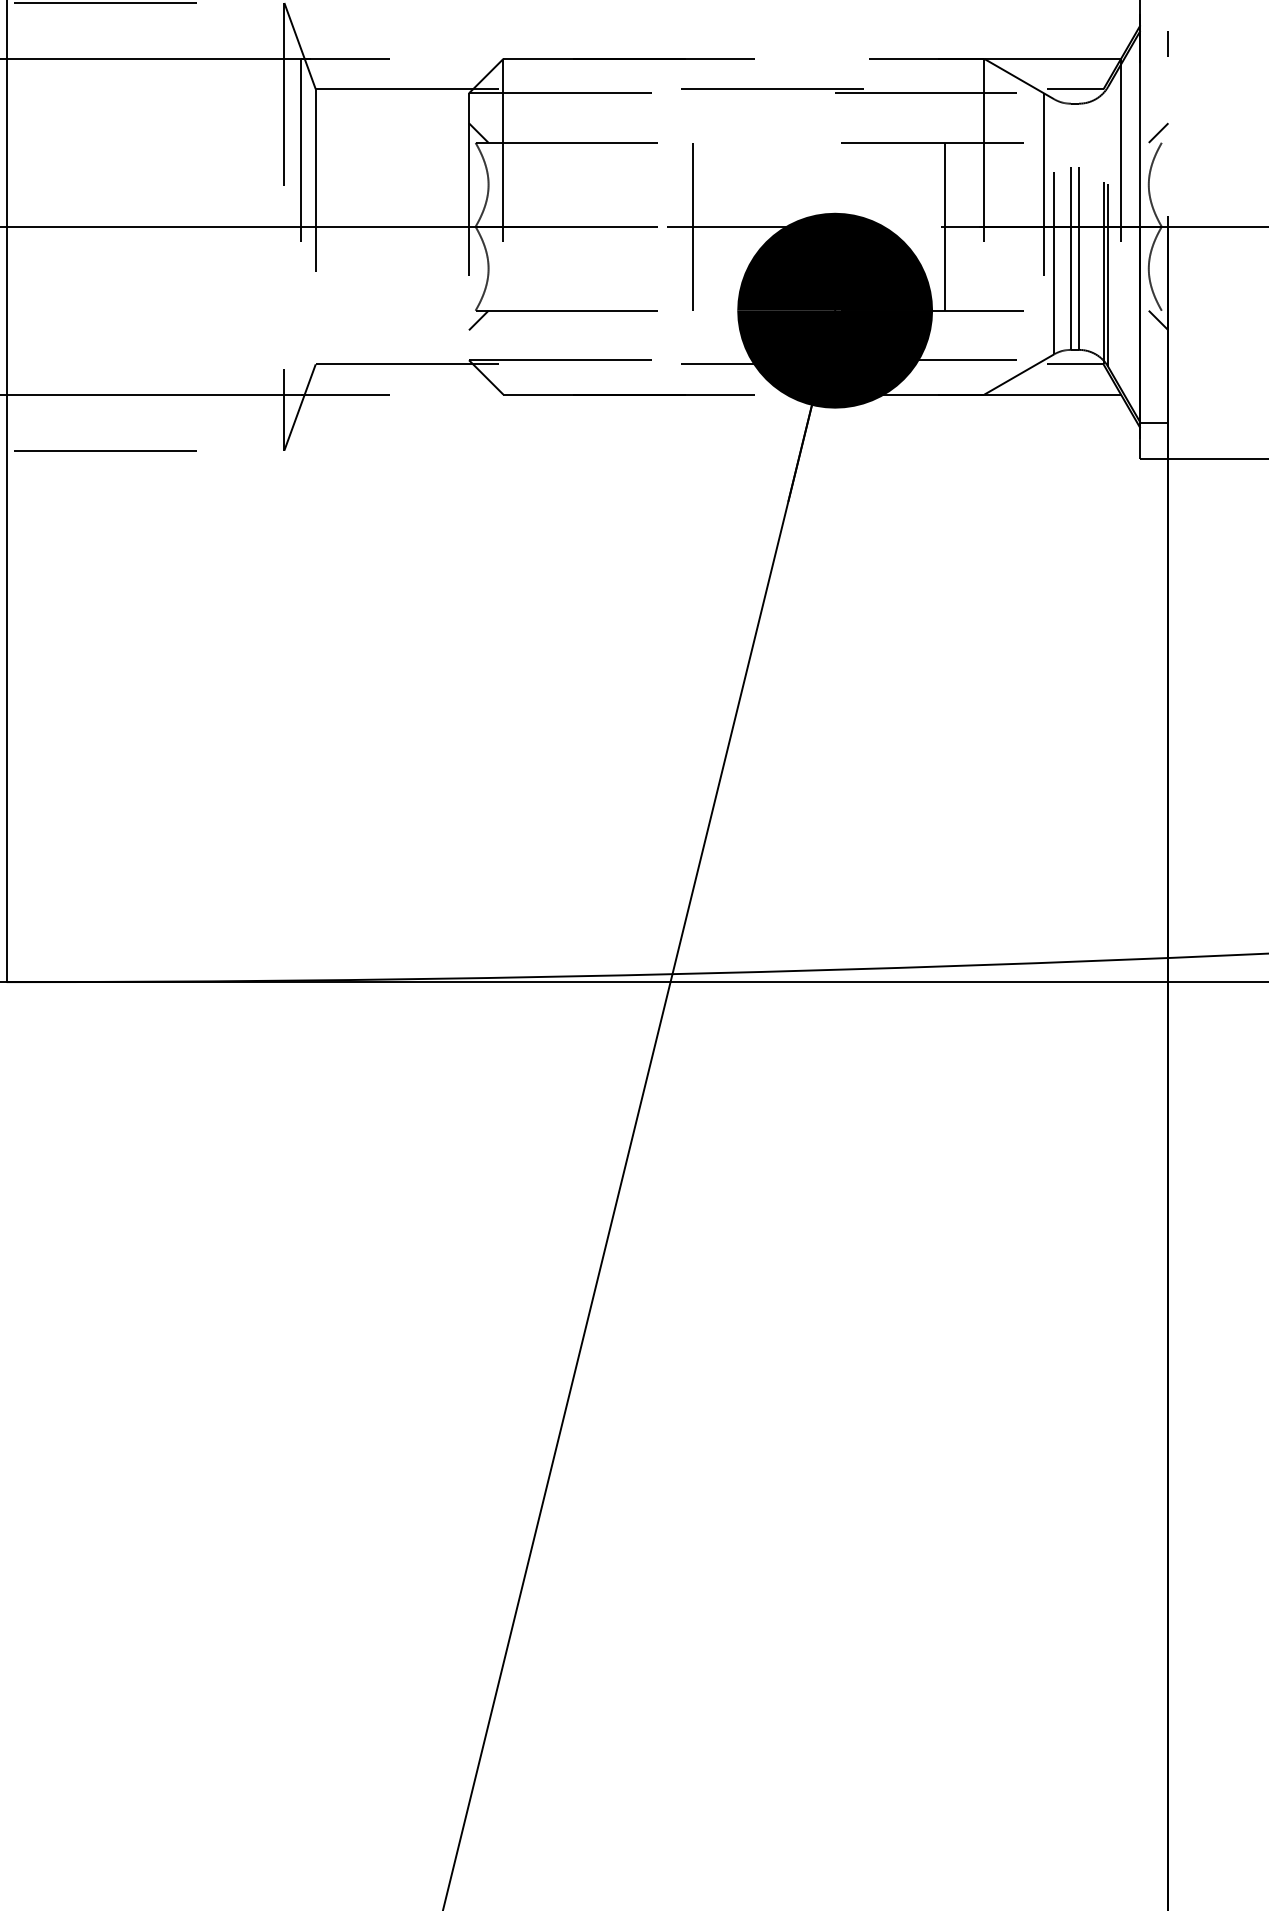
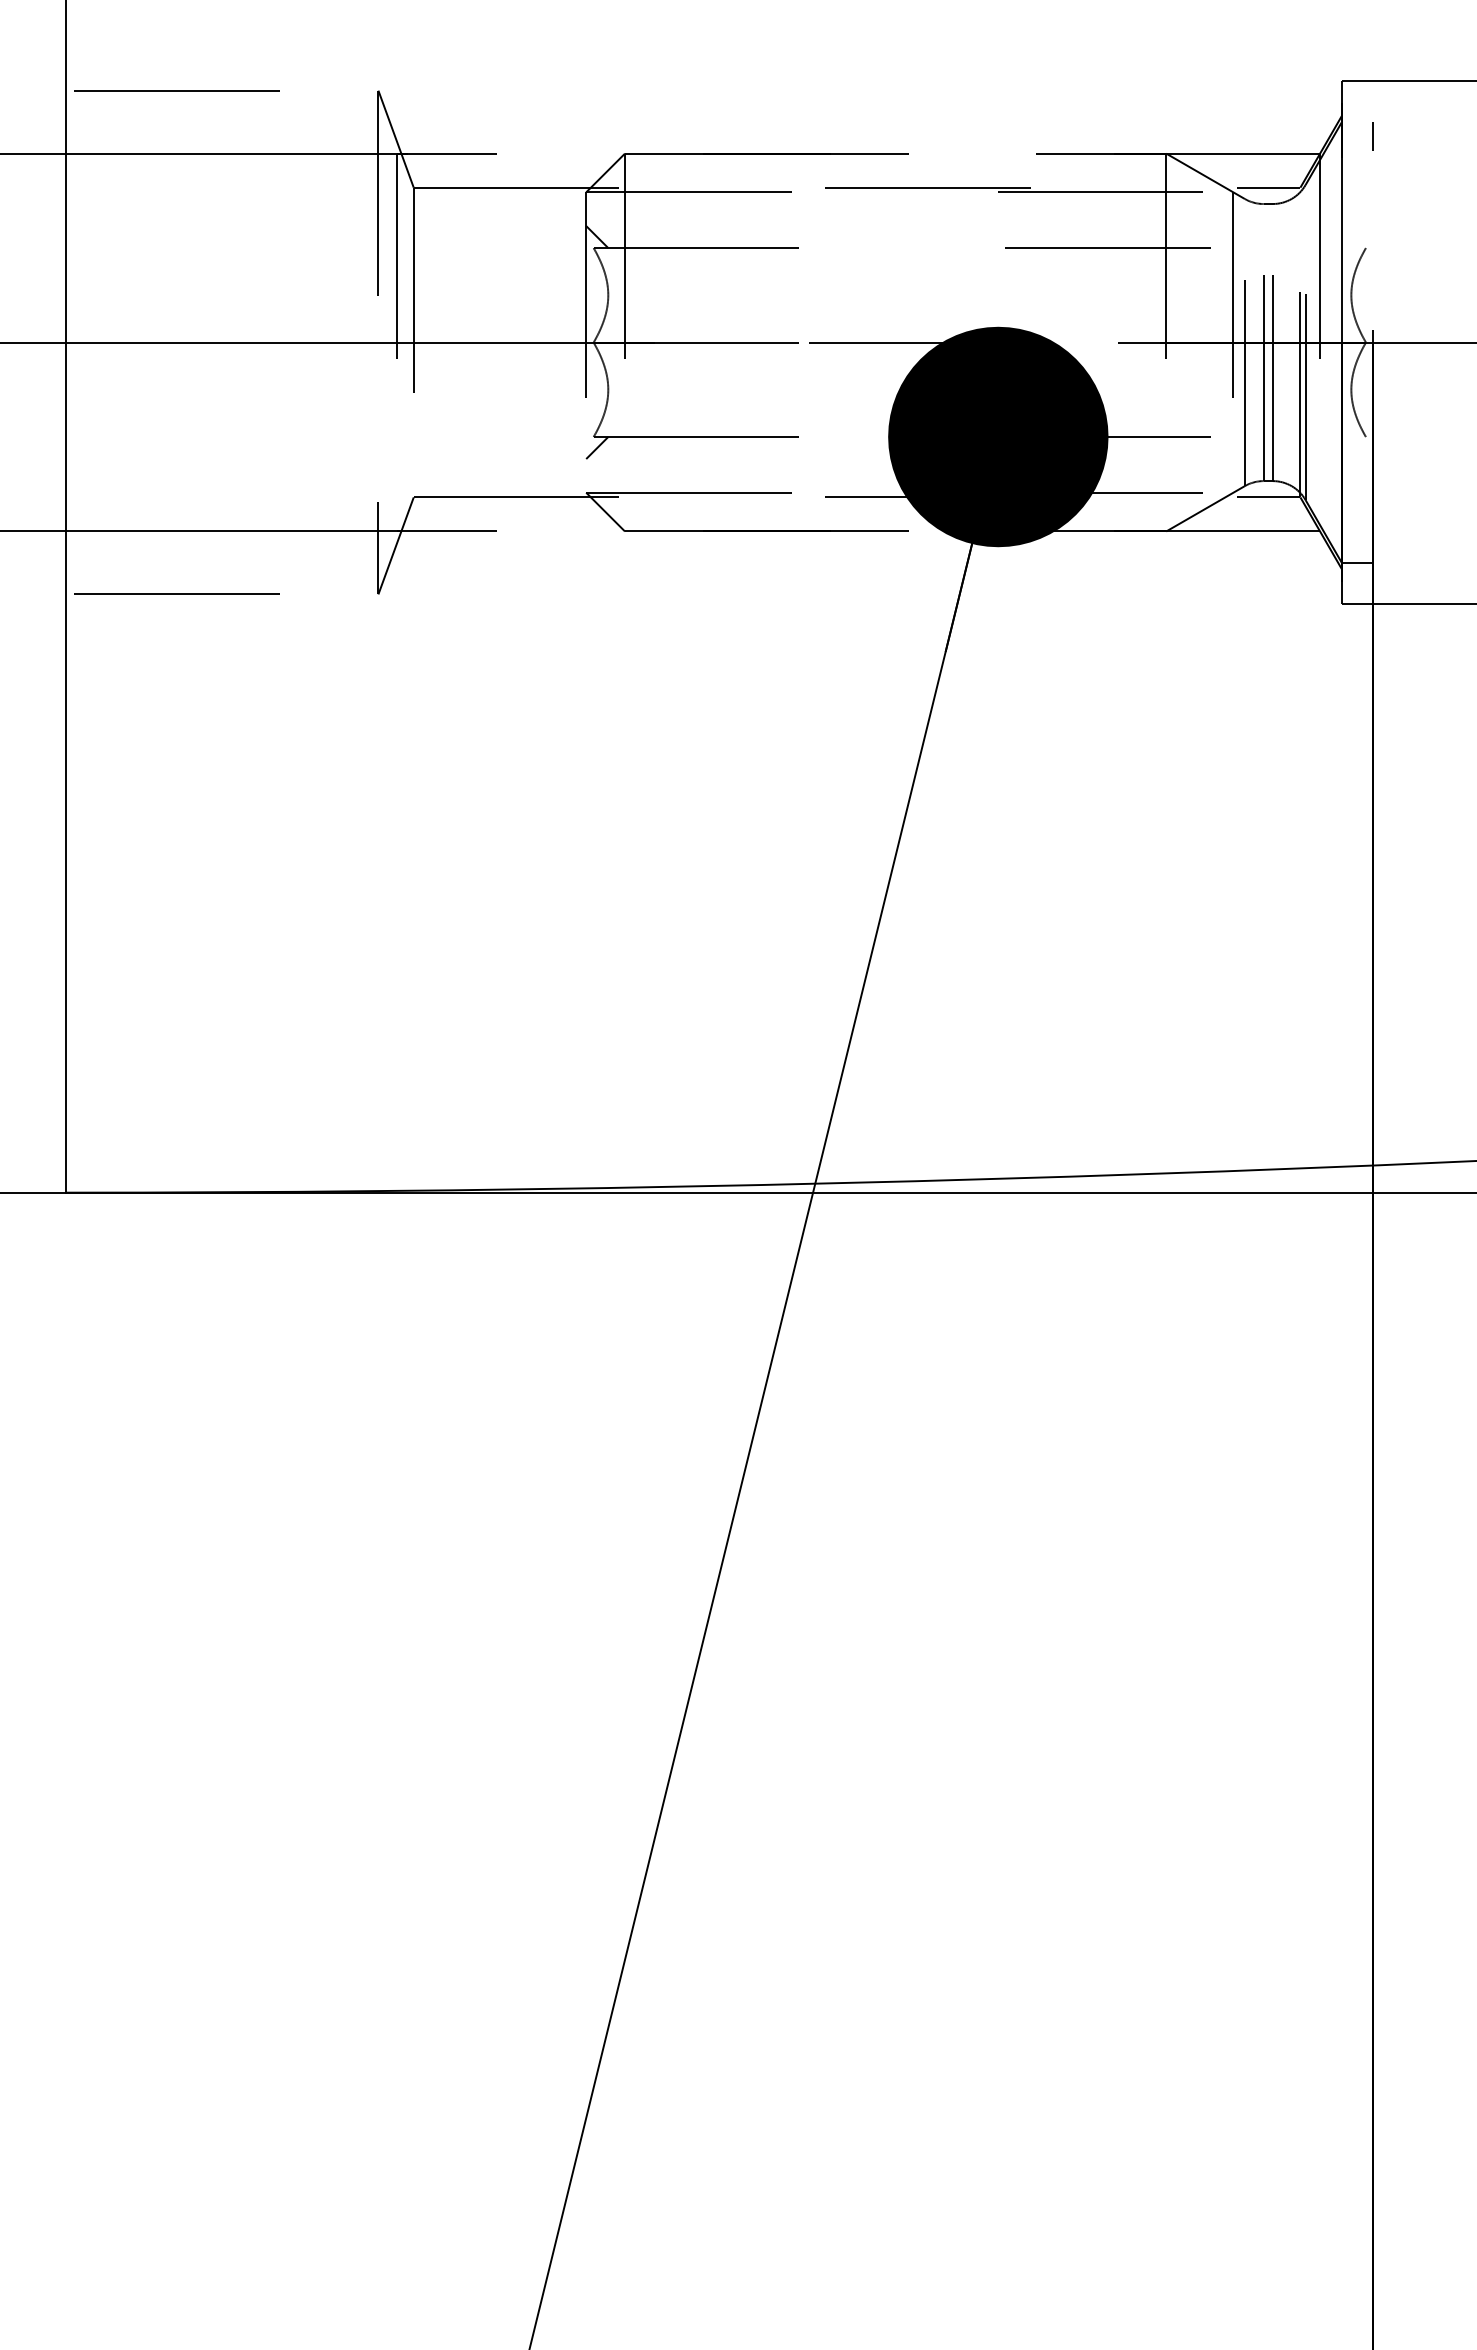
line: (1158, 133) -> (1362, 237), removed
line: (693, 226) -> (838, 342), removed
line: (944, 226) -> (1121, 342), removed
line: (1158, 320) -> (1362, 448), removed

